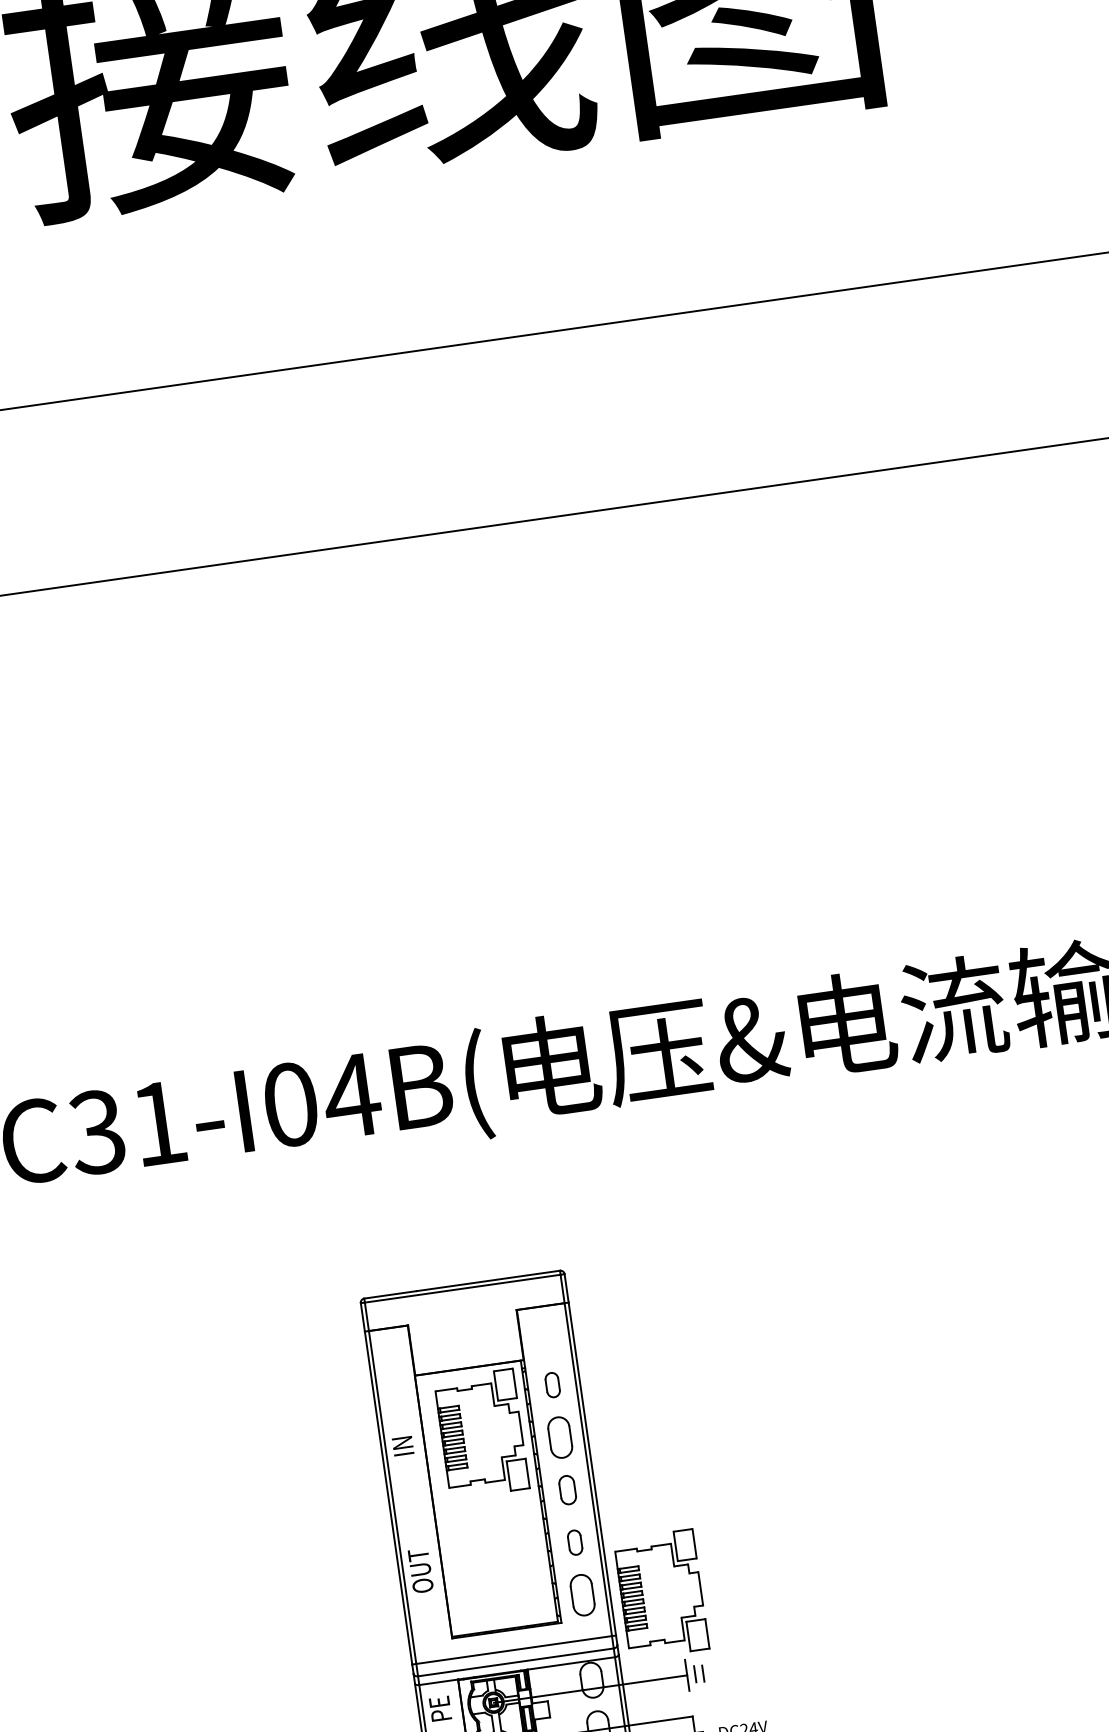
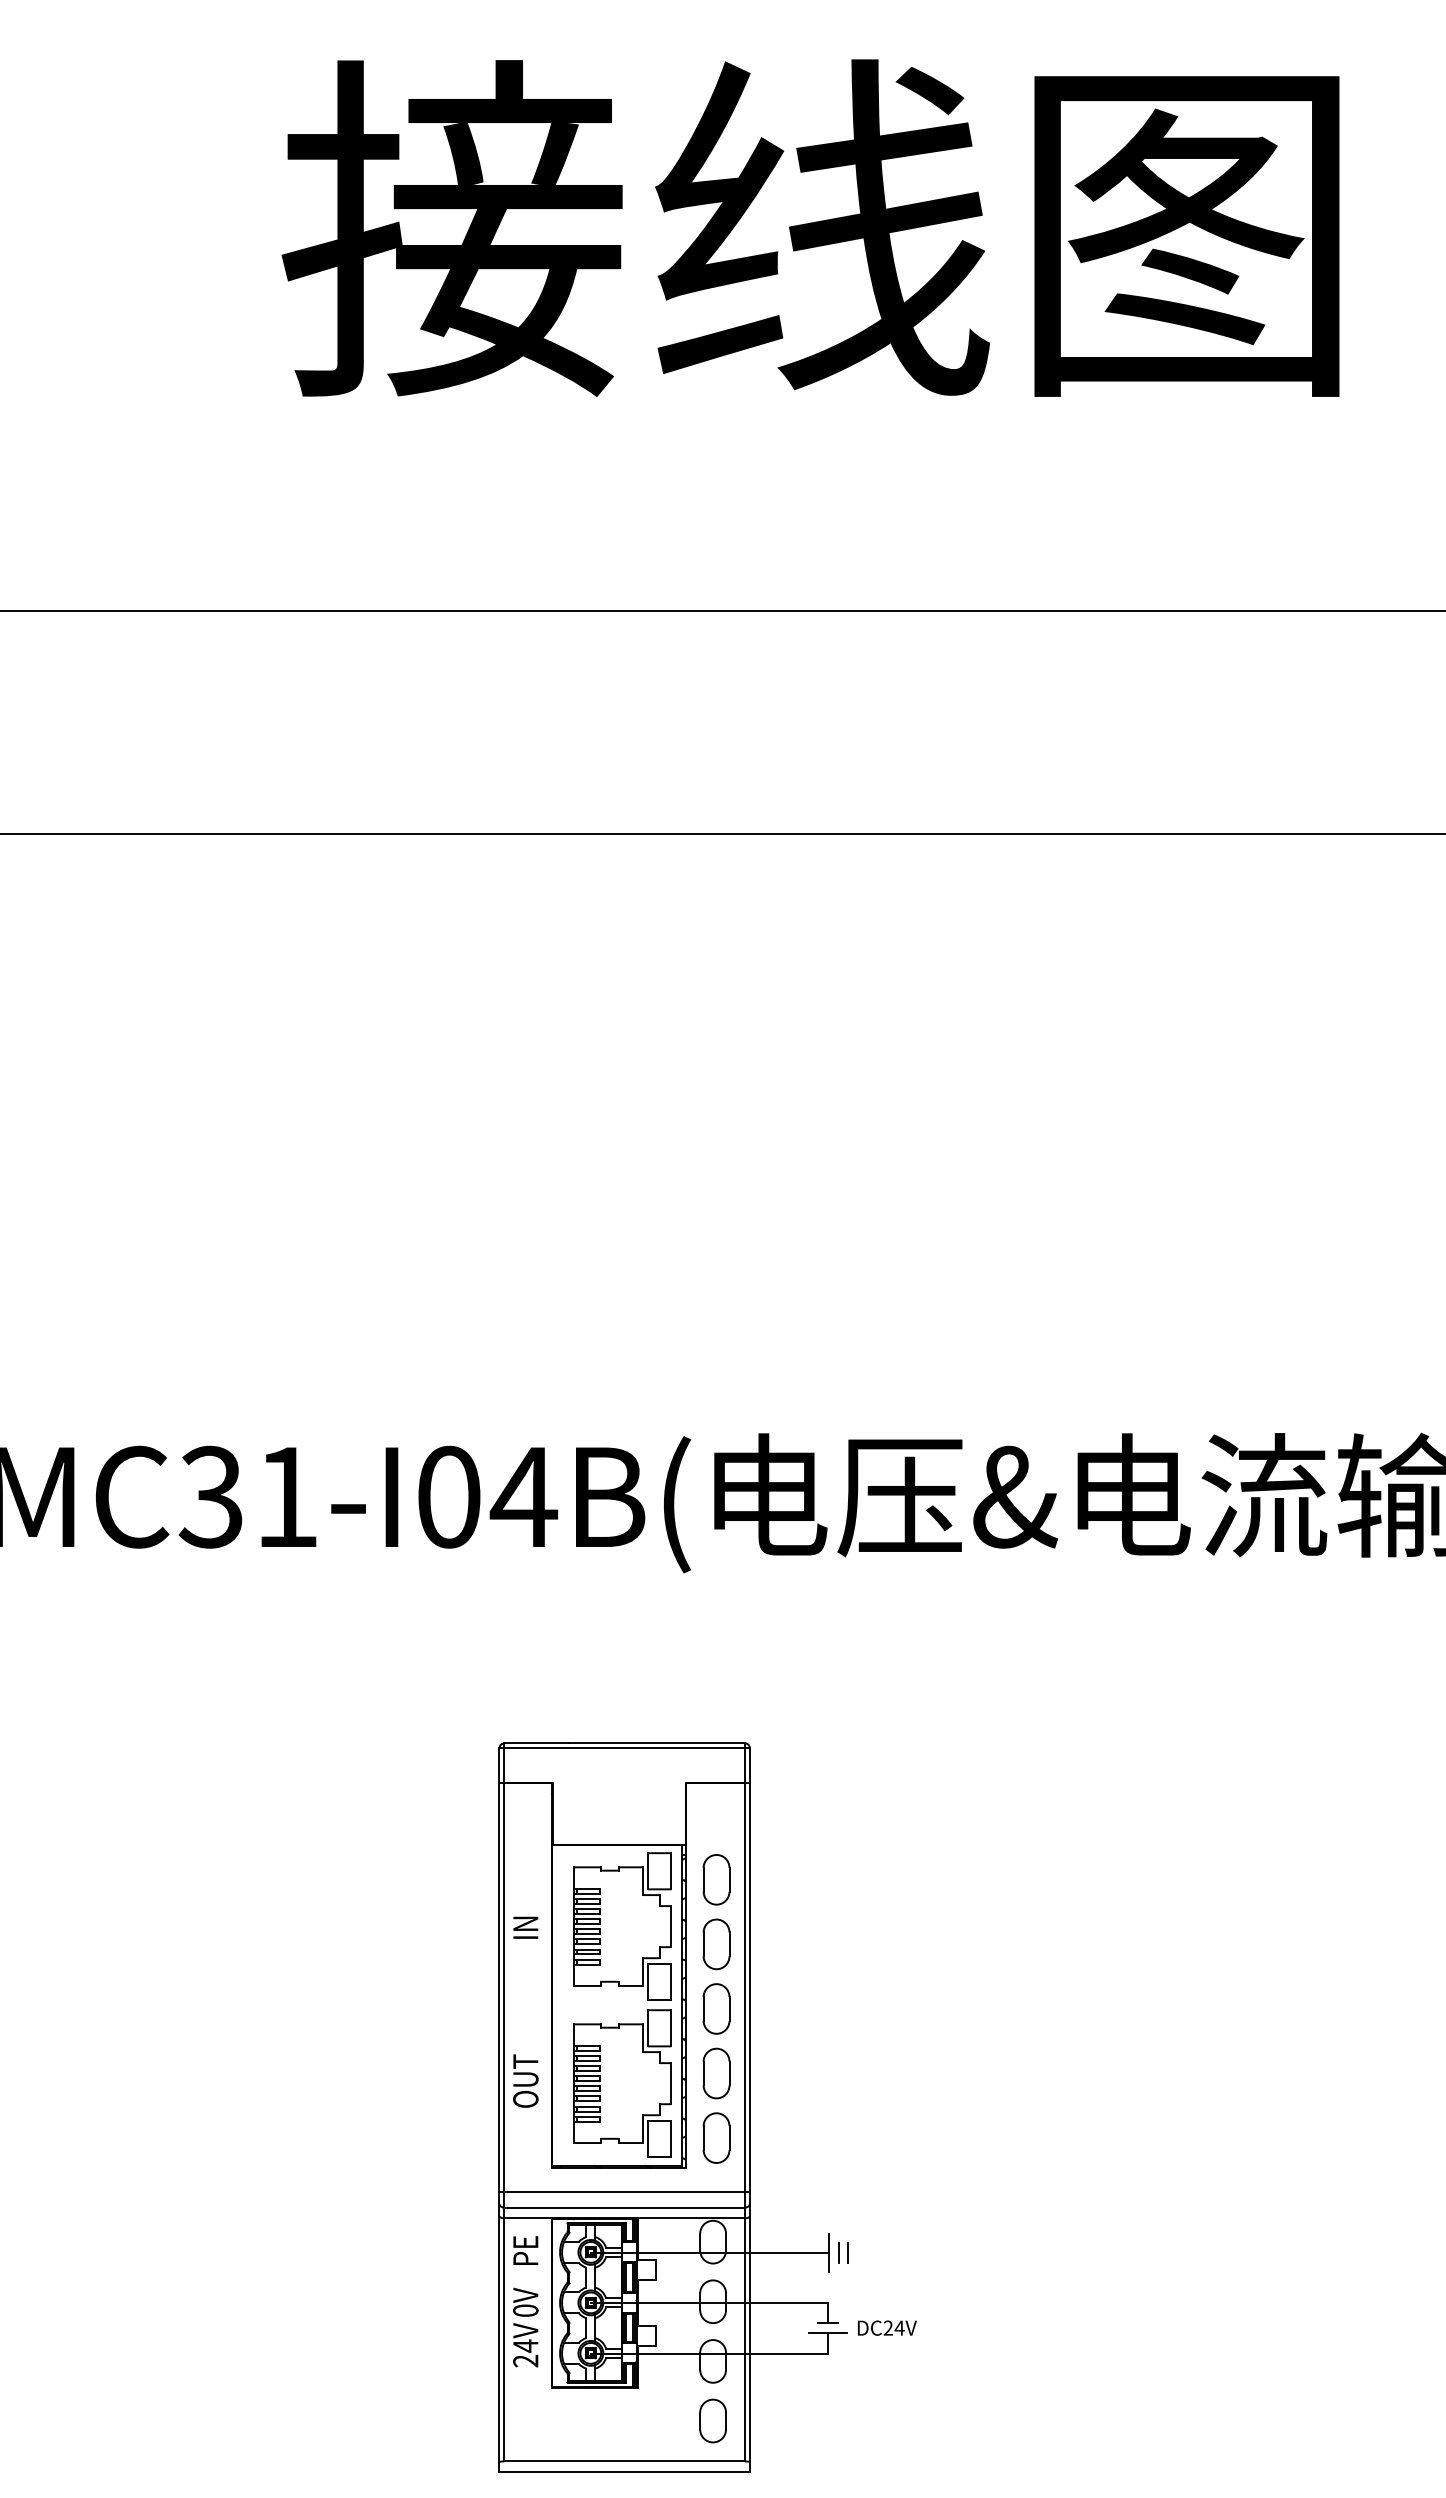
part: (552, 1384) -> (716, 1879), size x1.67
part: (567, 1489) -> (716, 2008), size x1.43
part: (575, 1542) -> (716, 2073), size x1.67
part: (661, 1594) -> (622, 2083), moved

